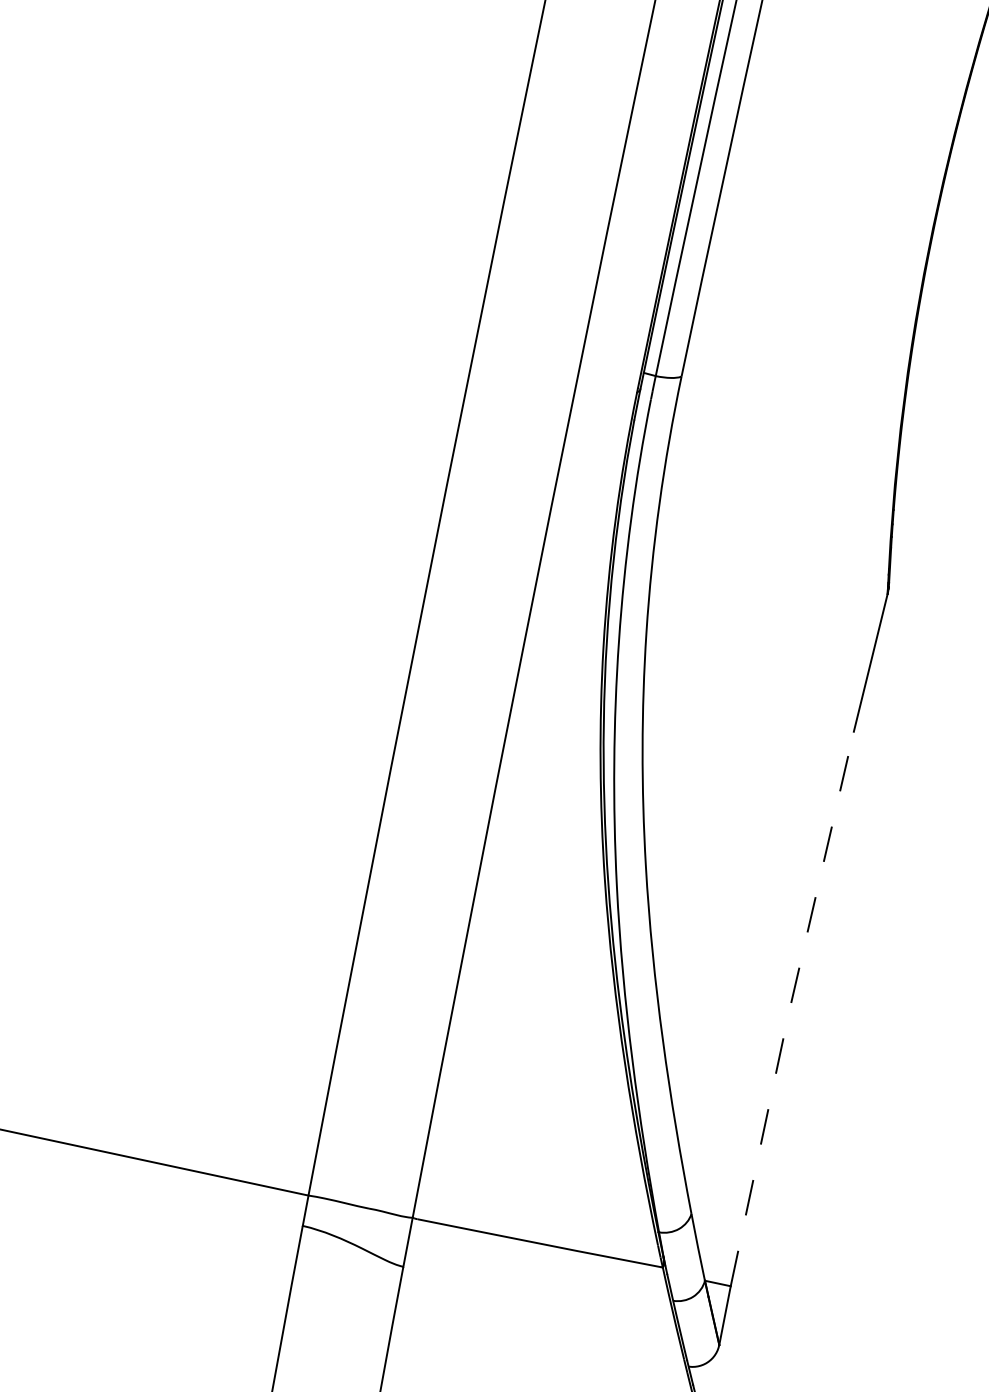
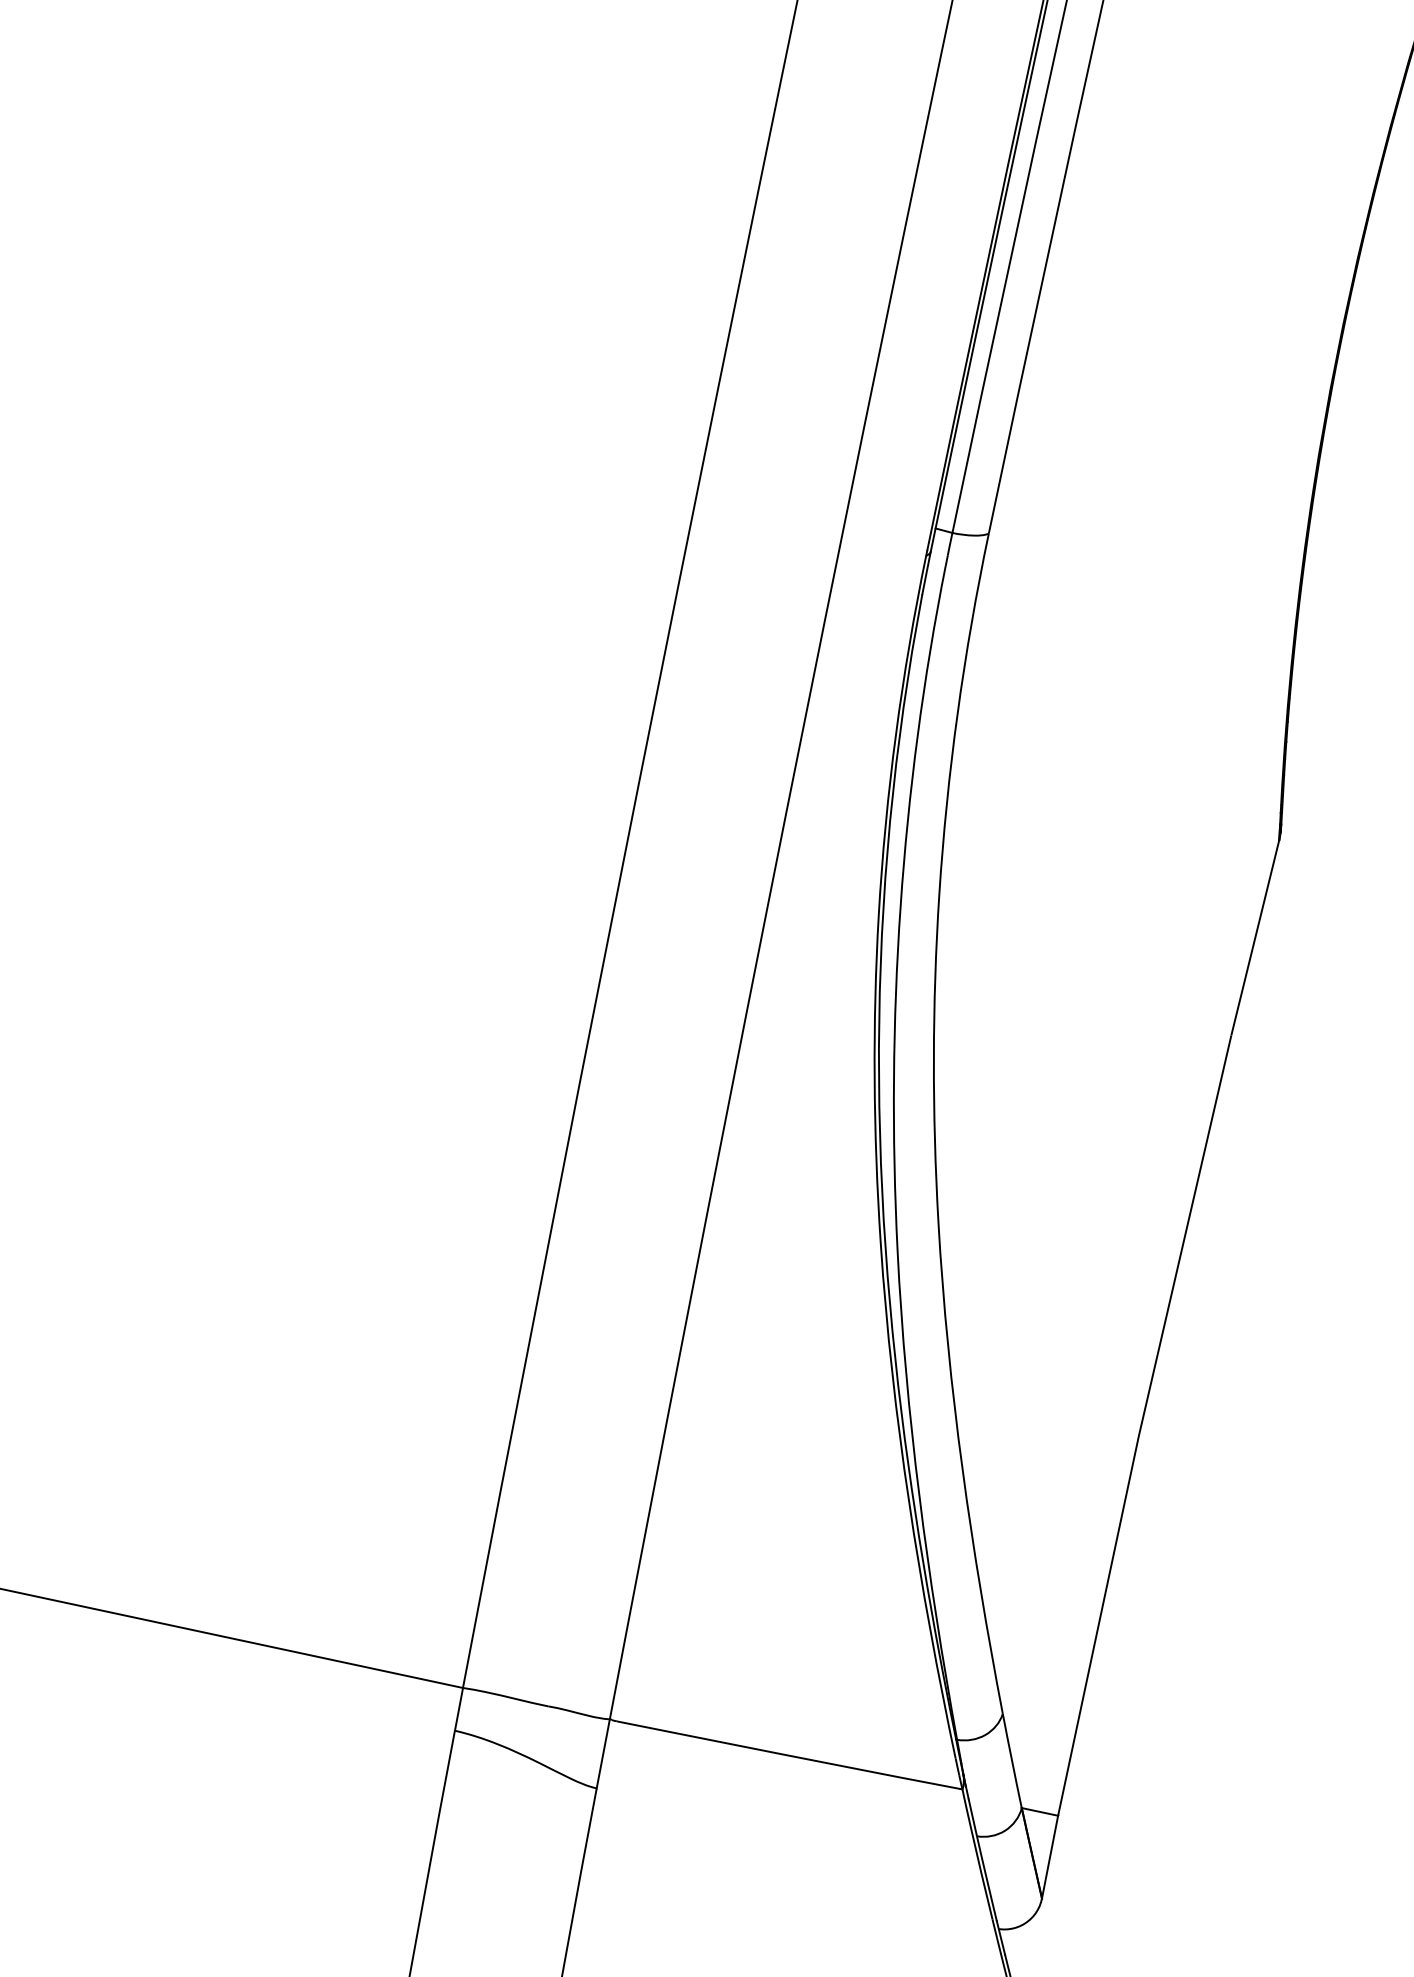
line: (789, 1008) -> (1141, 1424), dashed -> solid

